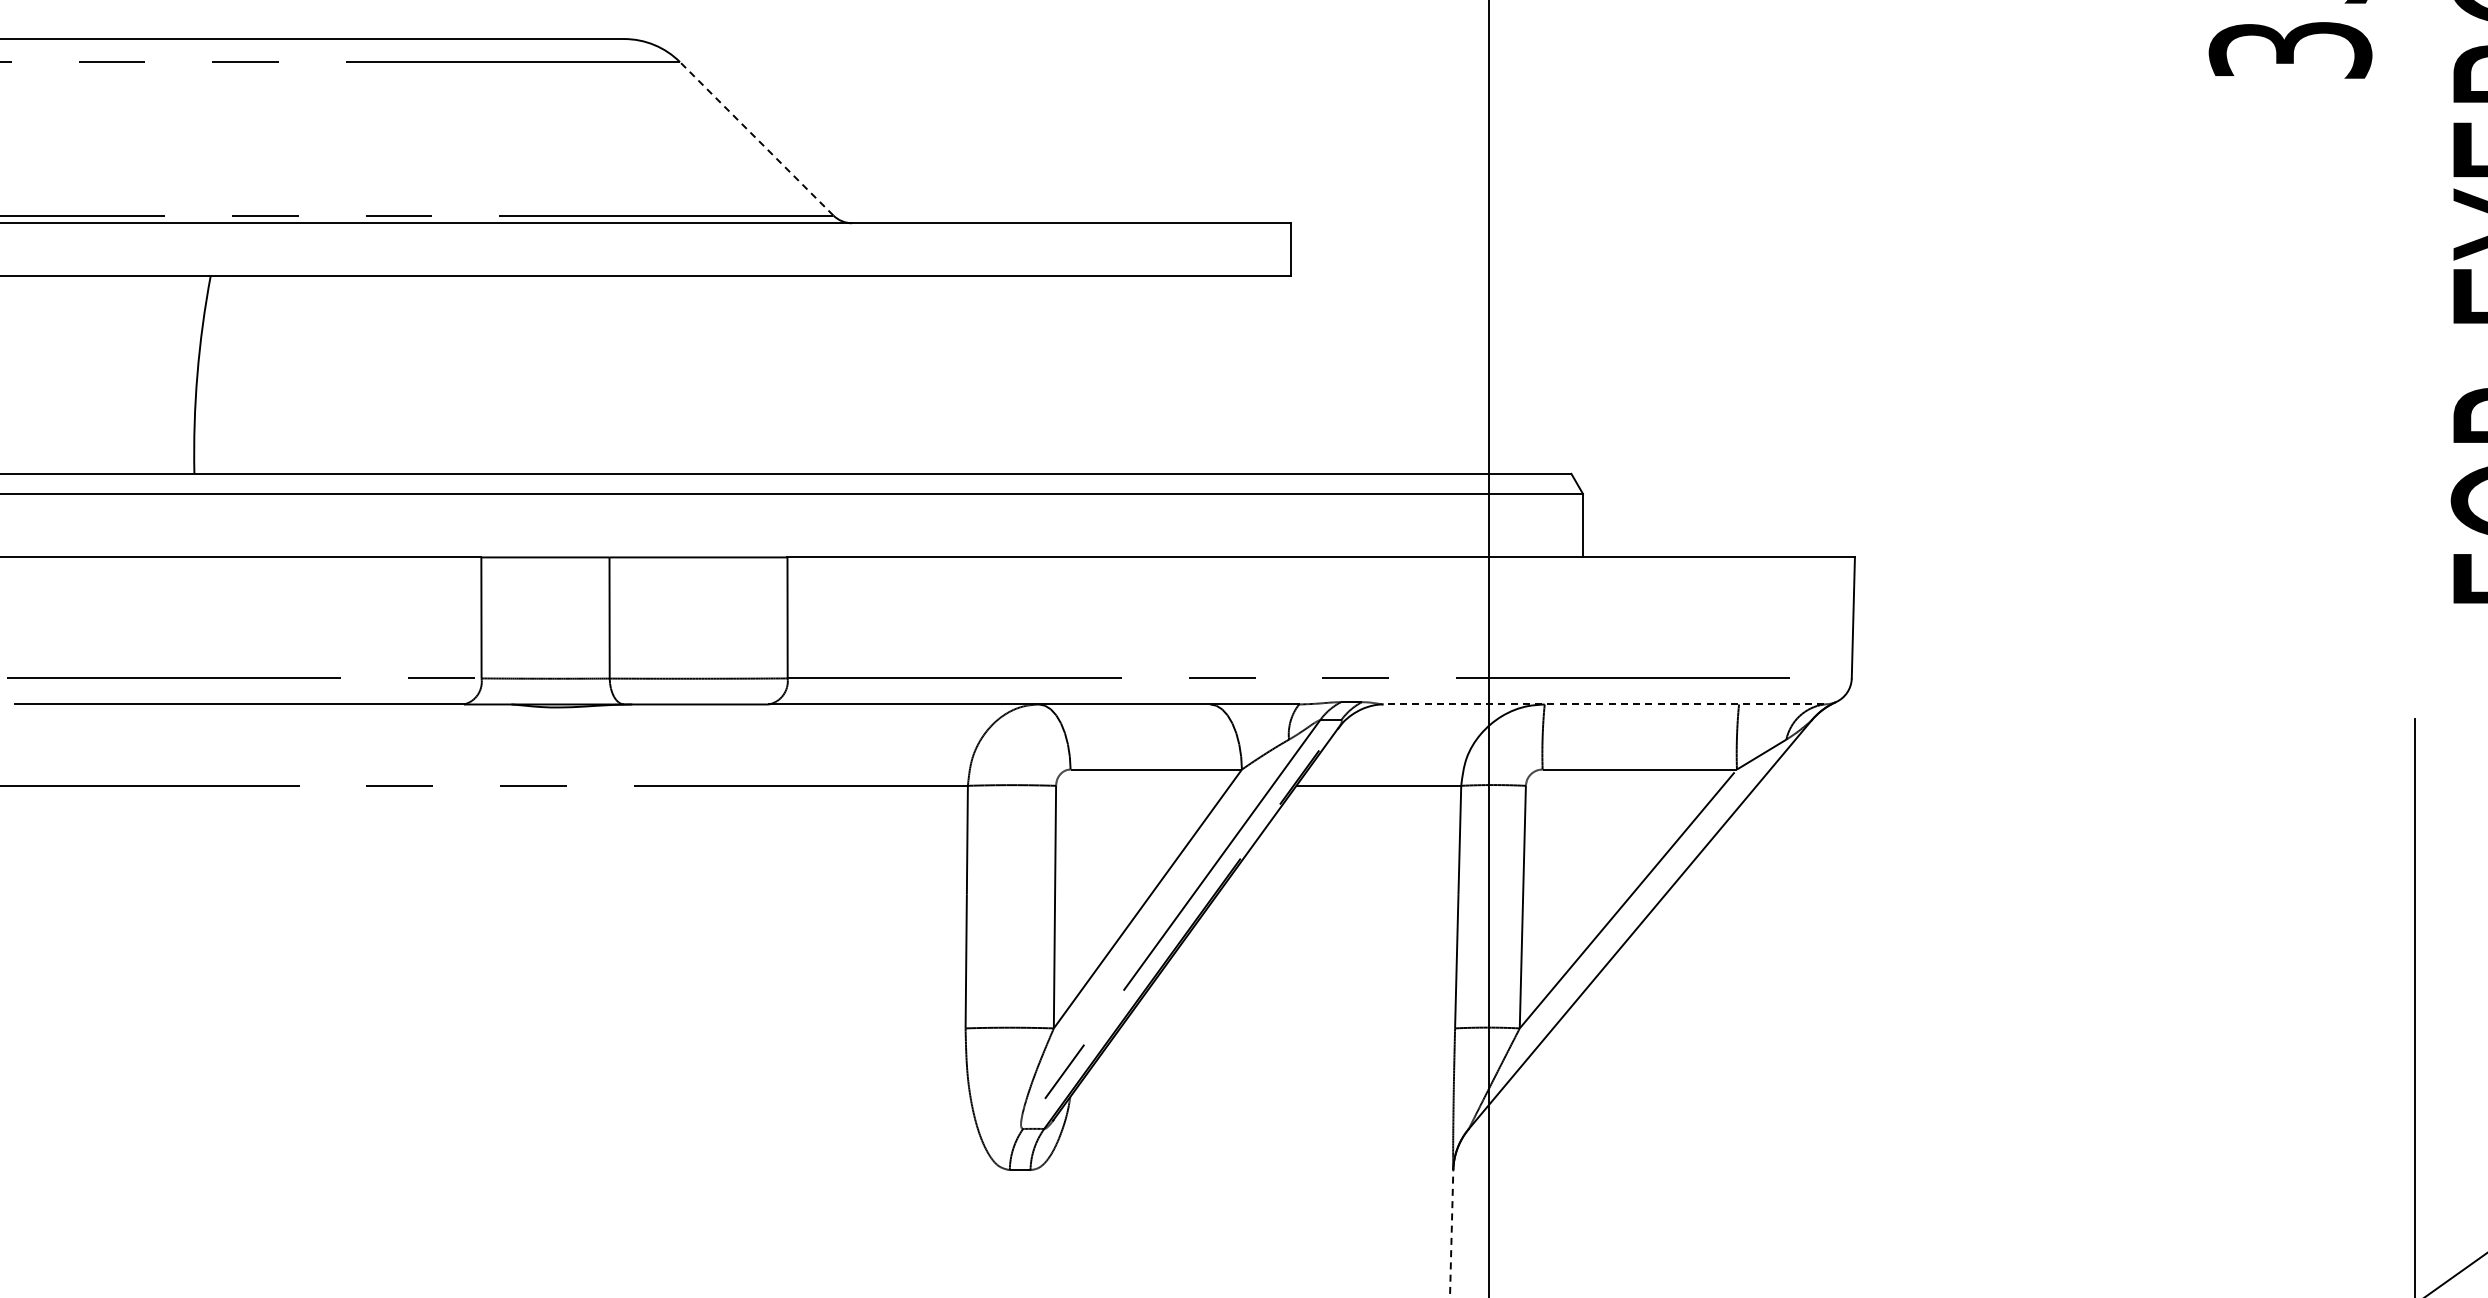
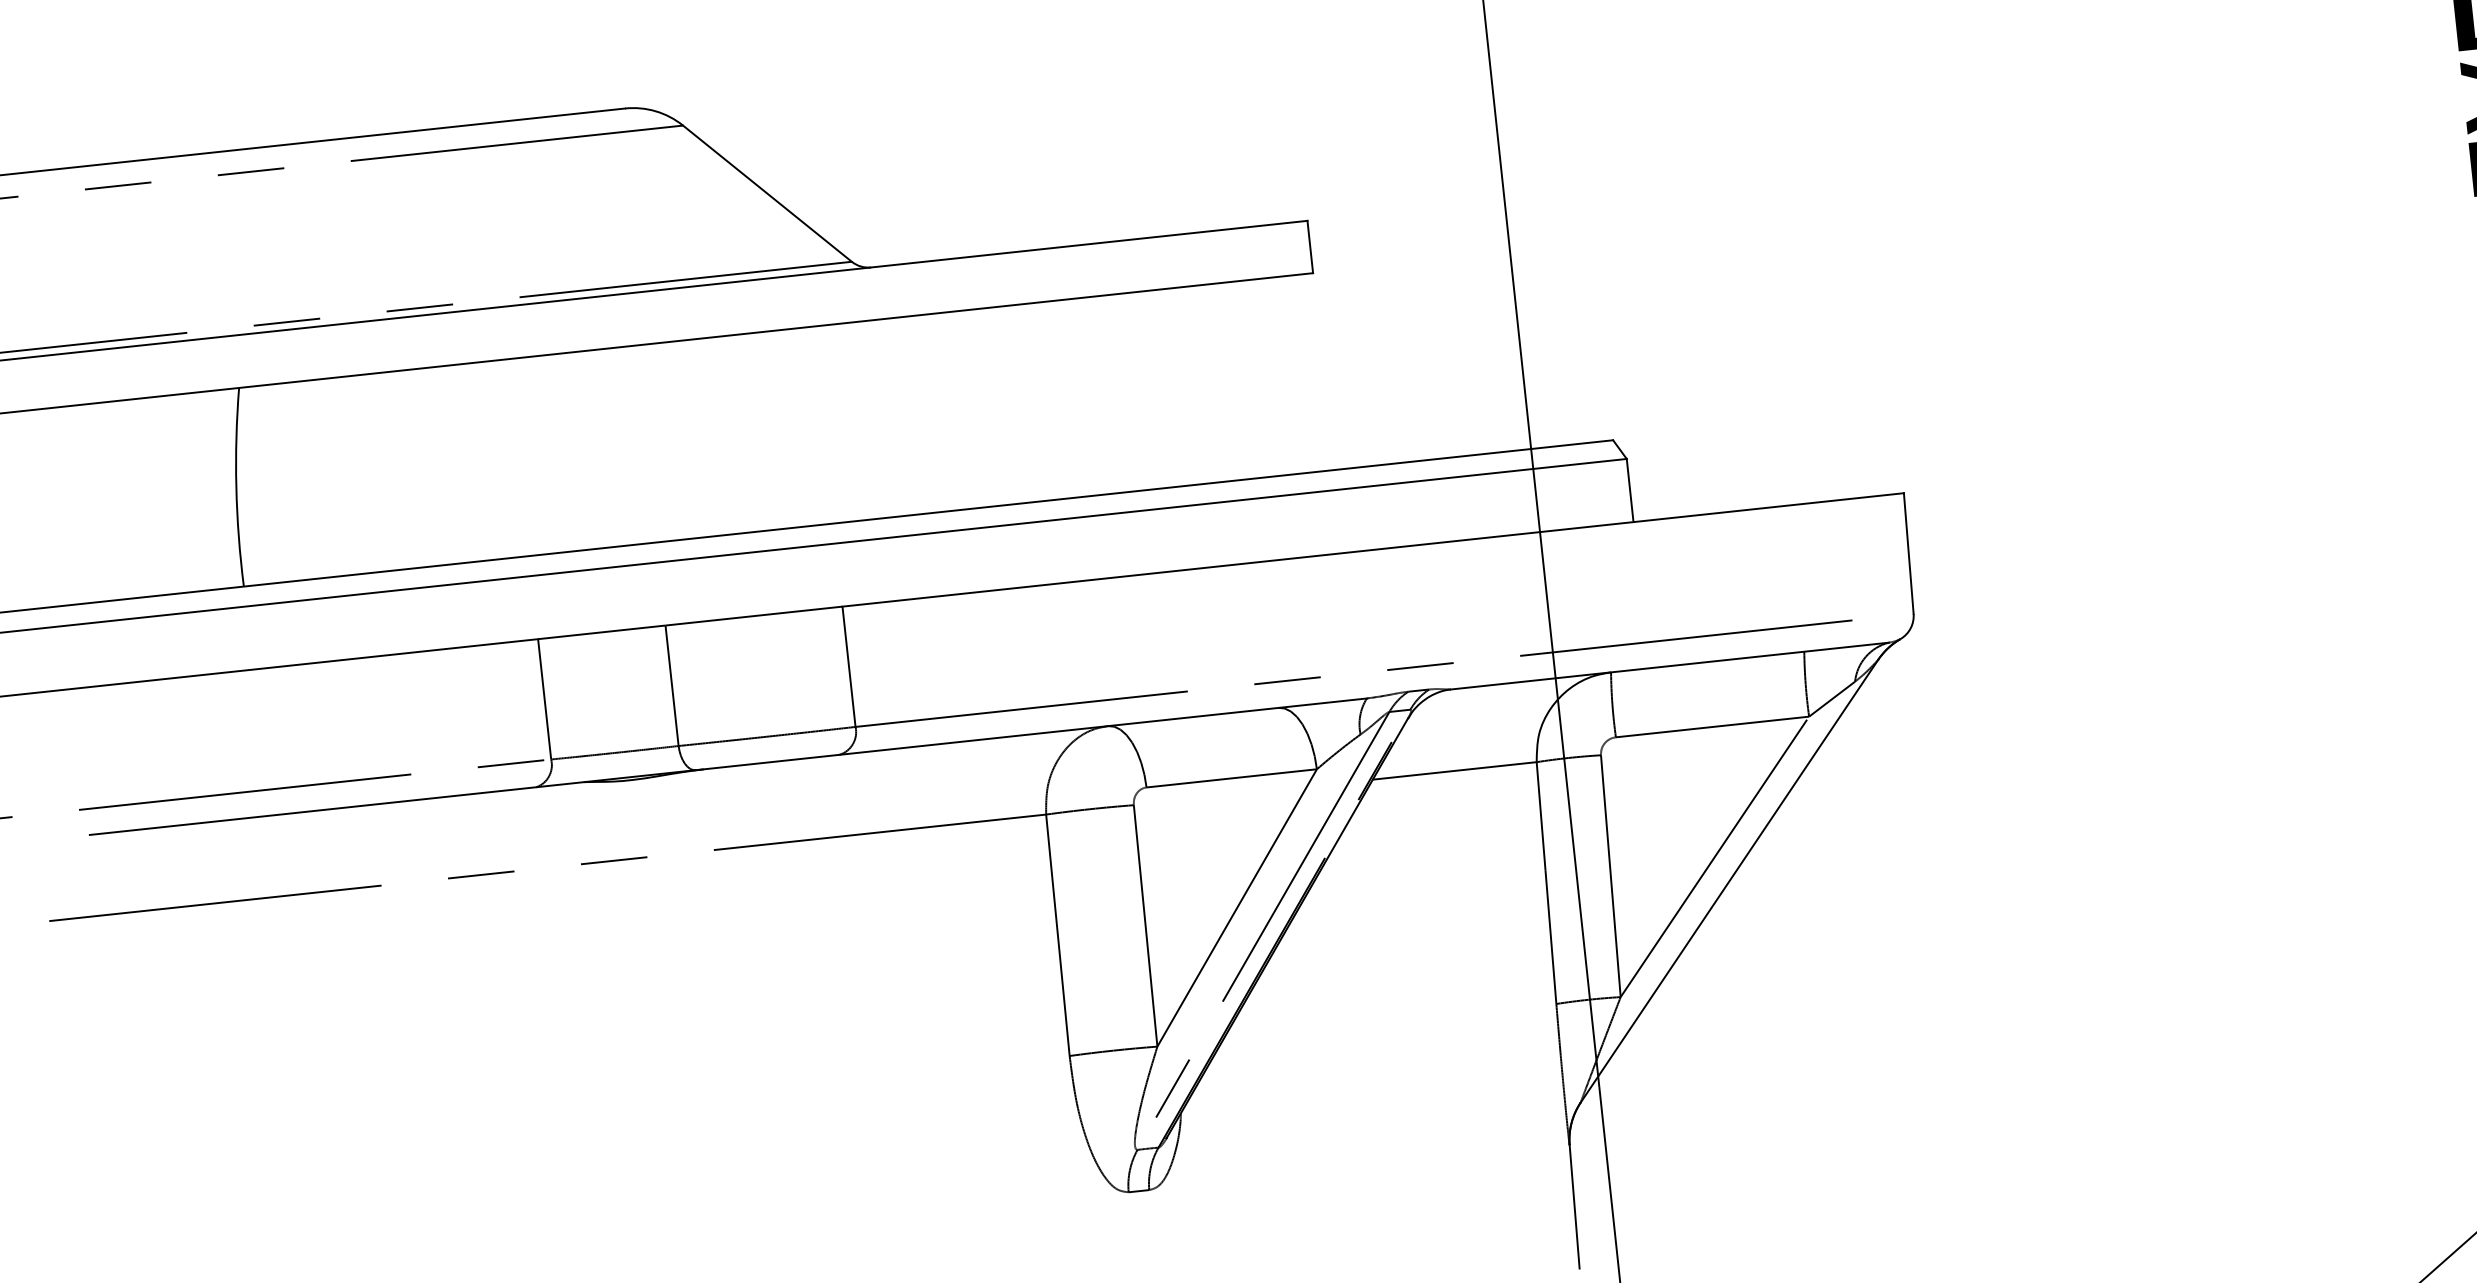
line: (756, 138) -> (767, 193), dashed -> solid
line: (1603, 704) -> (1669, 666), dashed -> solid
line: (1451, 1232) -> (1574, 1207), dashed -> solid

